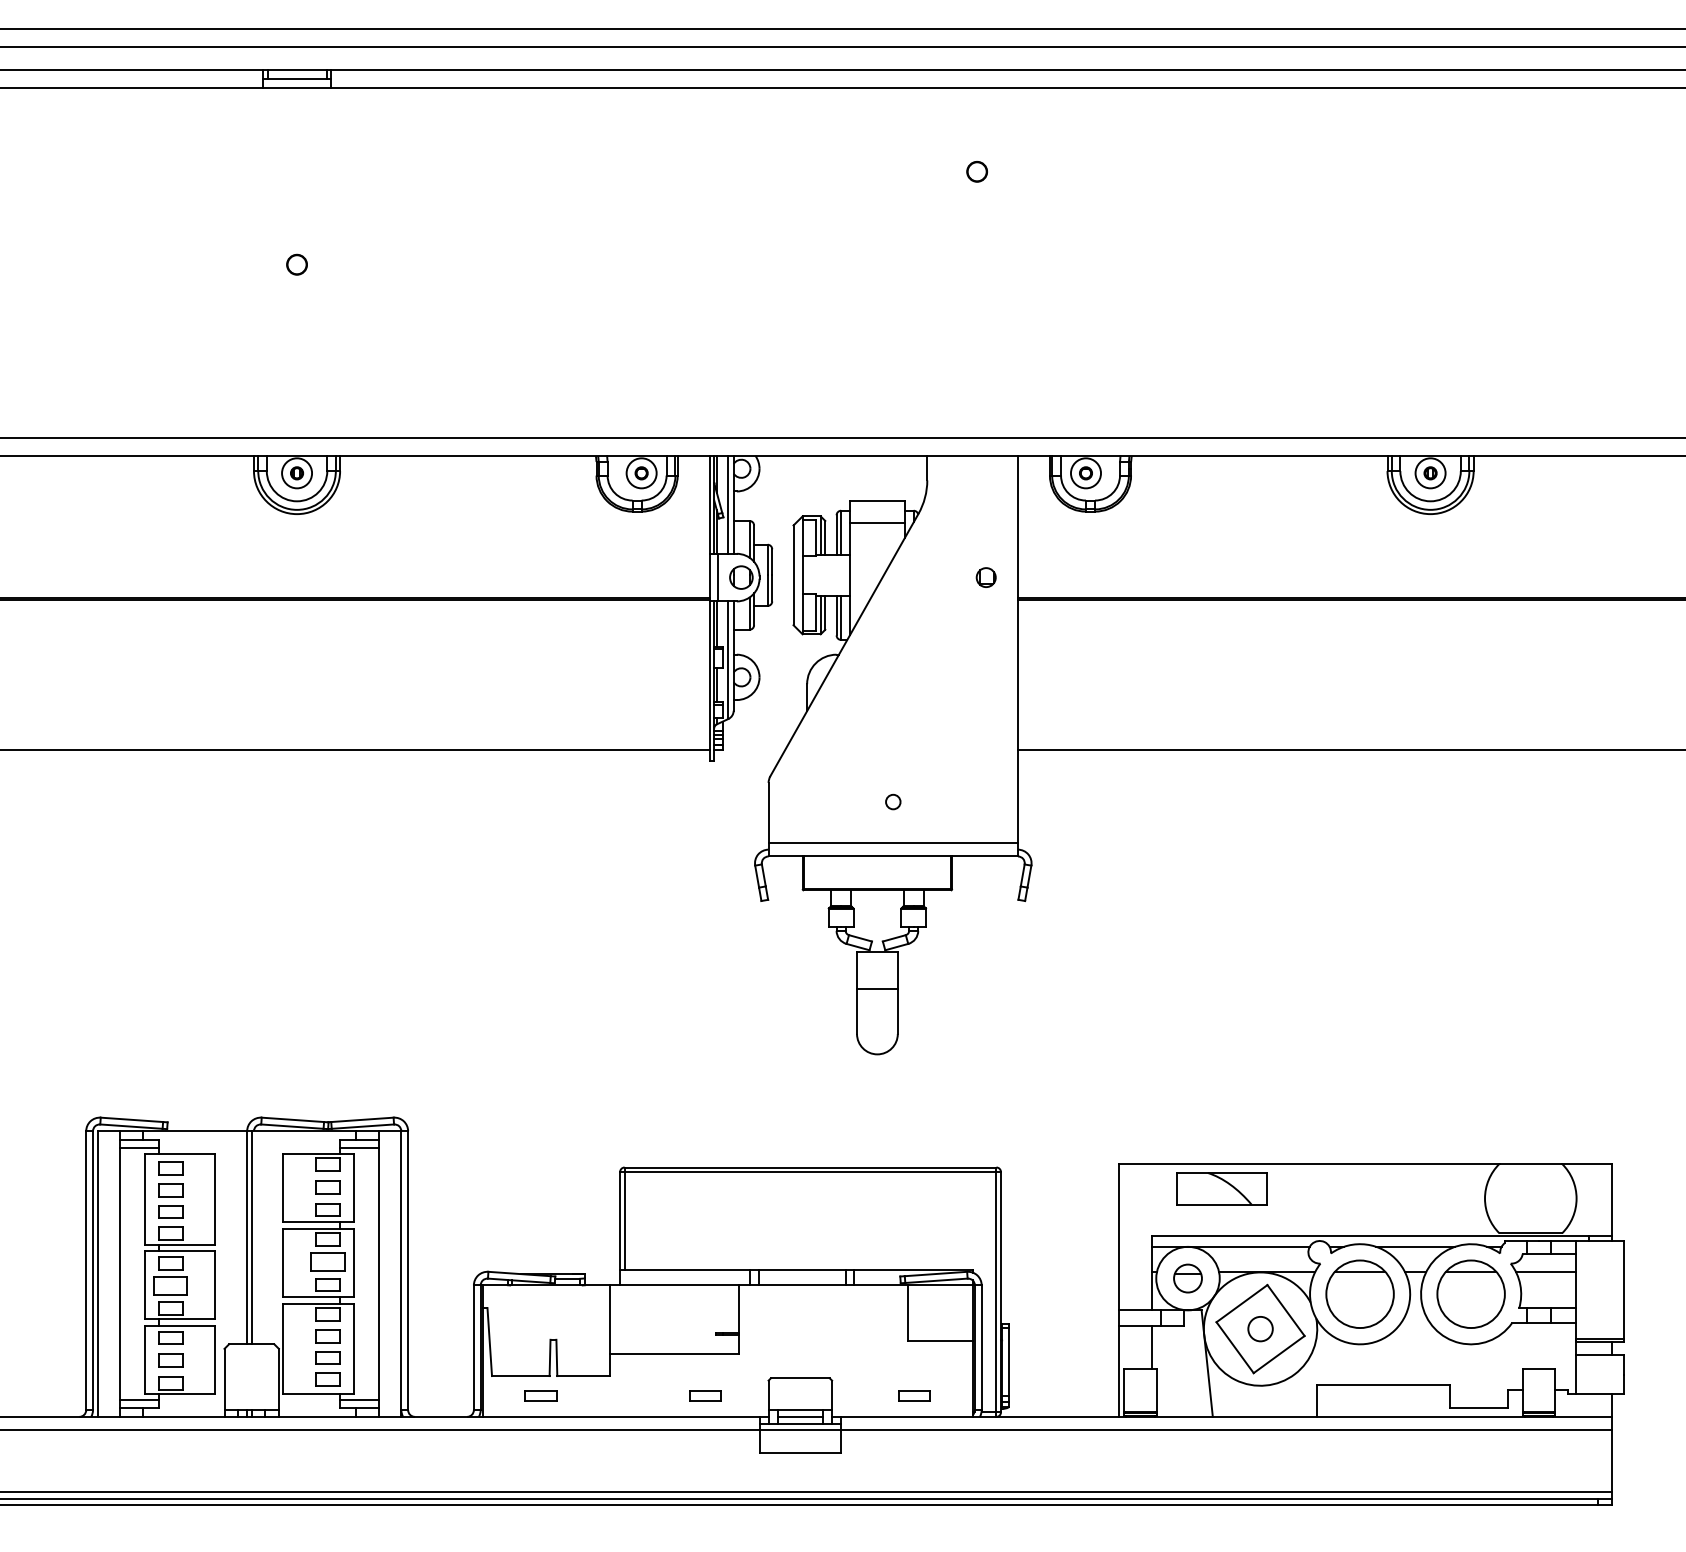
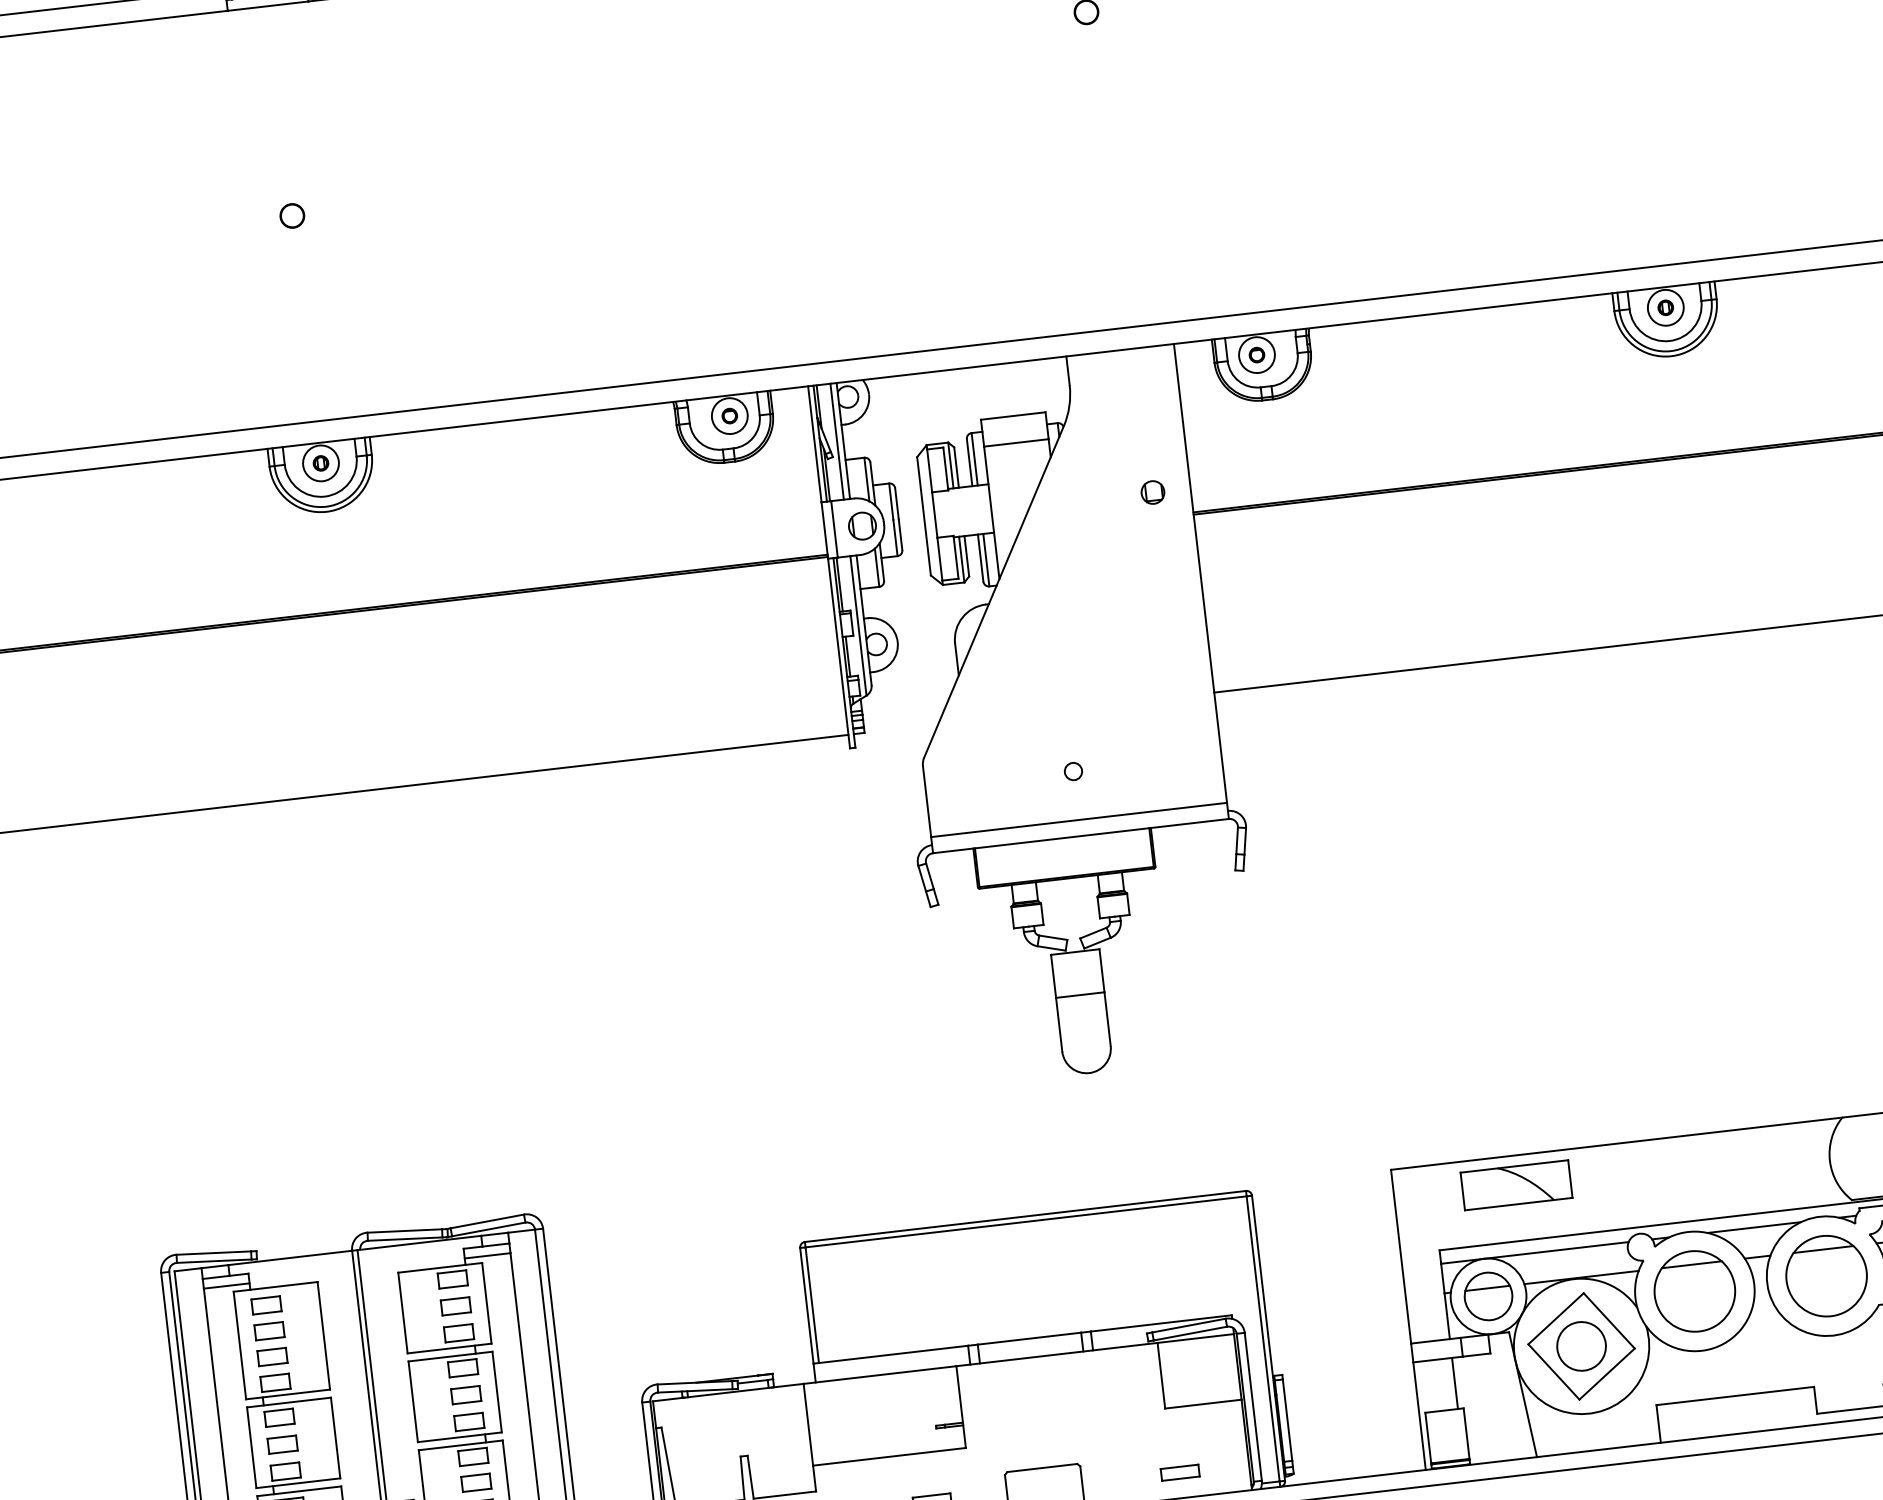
part: (327, 1262) -> (465, 1395), size x0.71
part: (1187, 1278) -> (1487, 1296), size x1.43
part: (170, 1285) -> (282, 1444), size x0.71
circle: (1260, 1328) -> (1581, 1345), size x1.67

